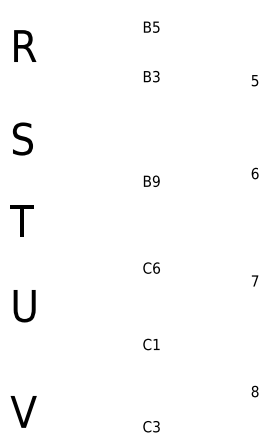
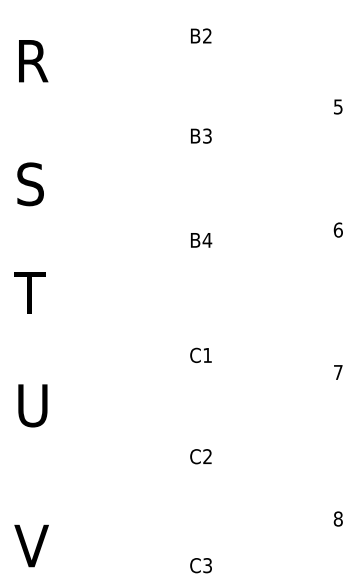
text: (156, 26) -> (207, 35), B5 -> B2
text: (151, 76) -> (201, 135), moved
text: (155, 180) -> (206, 239), B9 -> B4
text: (156, 267) -> (207, 354), C6 -> C1
text: (156, 343) -> (207, 455), C1 -> C2

